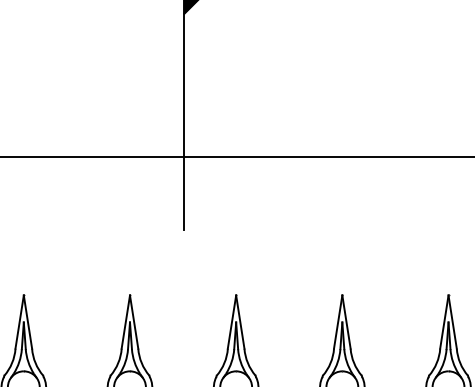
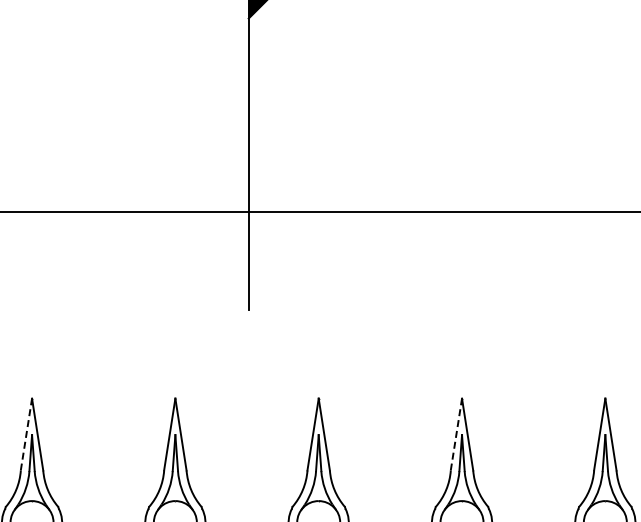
line: (19, 322) -> (26, 434), solid -> dashed
line: (338, 322) -> (456, 434), solid -> dashed

